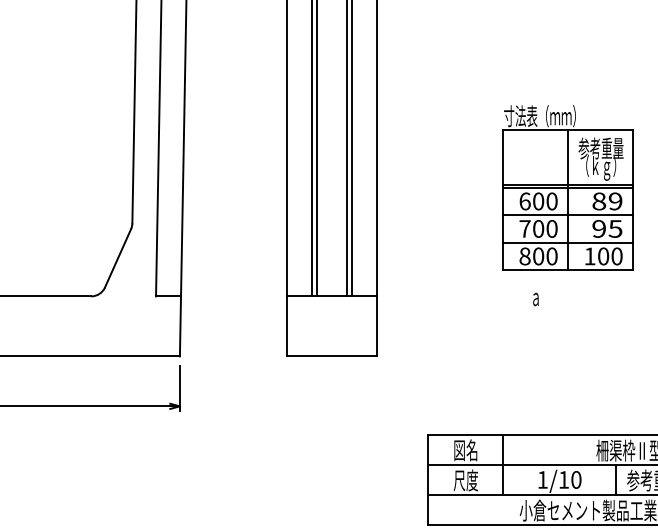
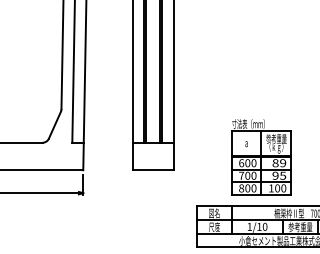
part: (568, 189) -> (261, 157), moved

